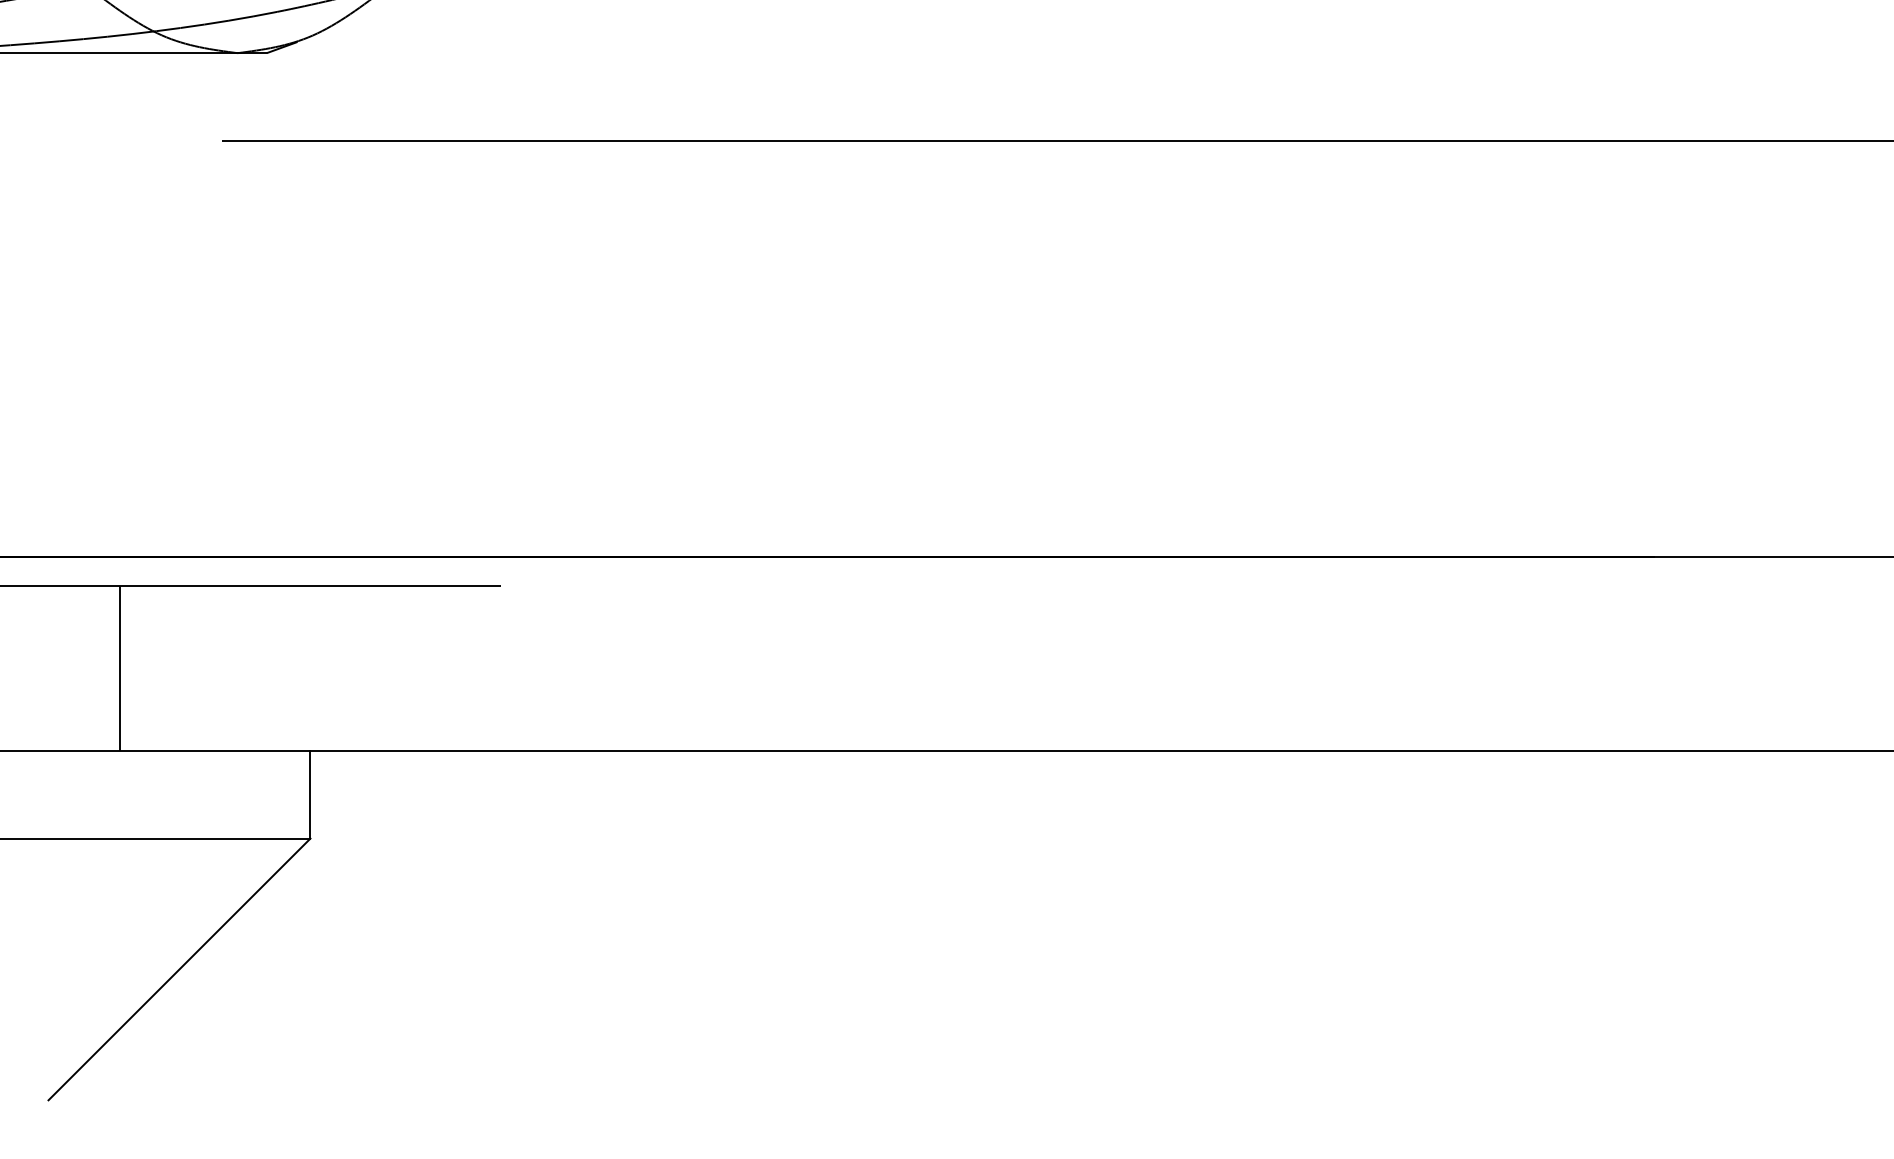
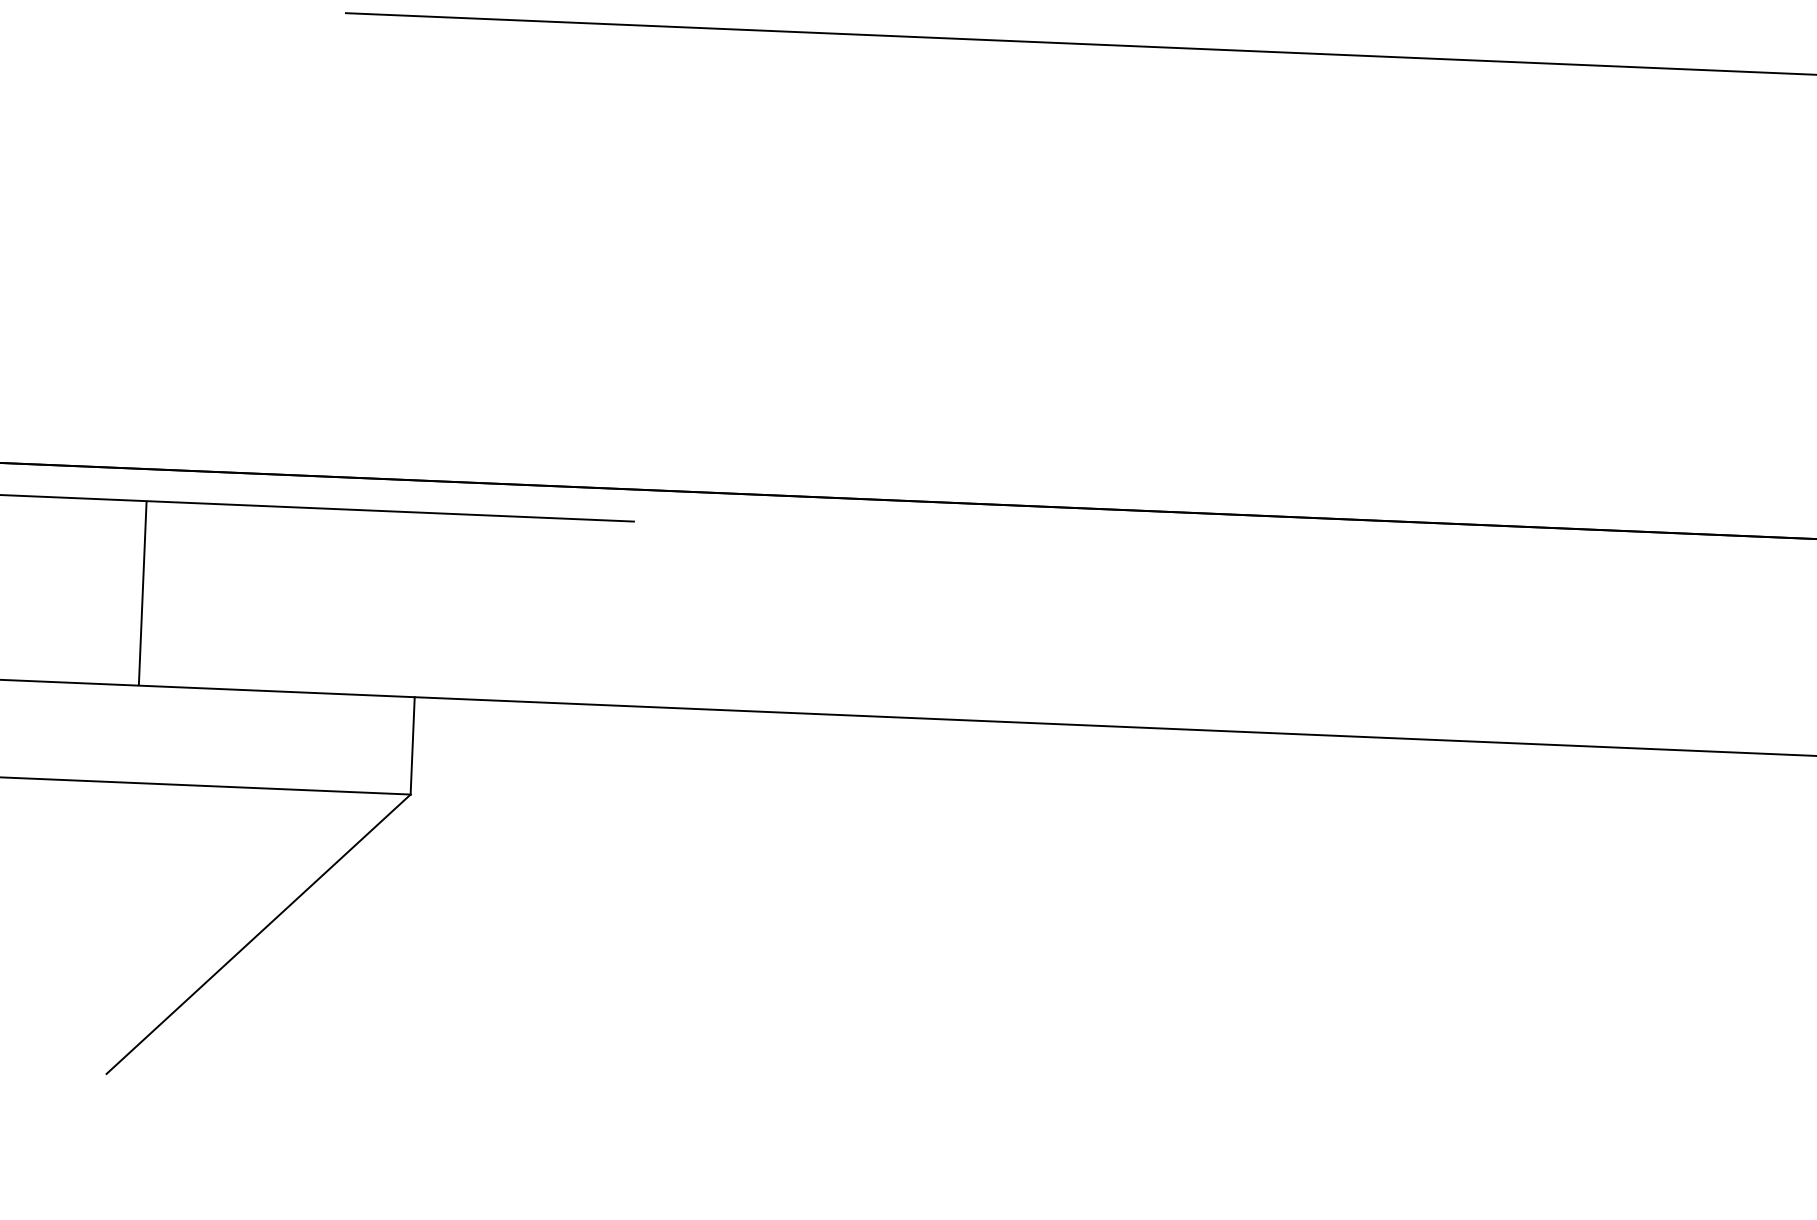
line: (119, 668) -> (142, 593), moved

